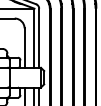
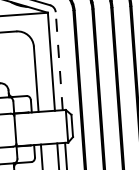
line: (39, 38) -> (59, 61), solid -> dashed

